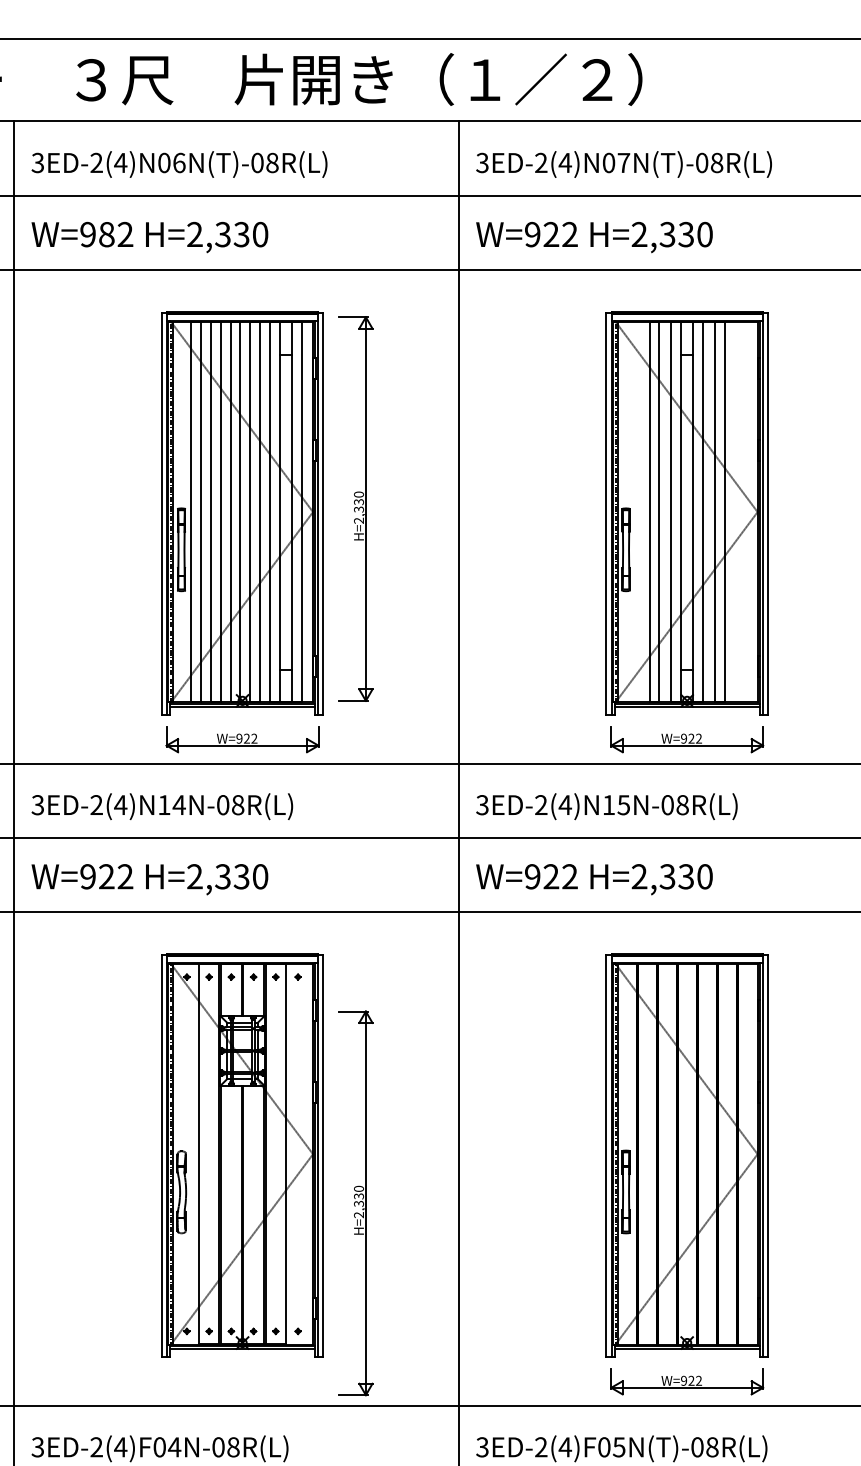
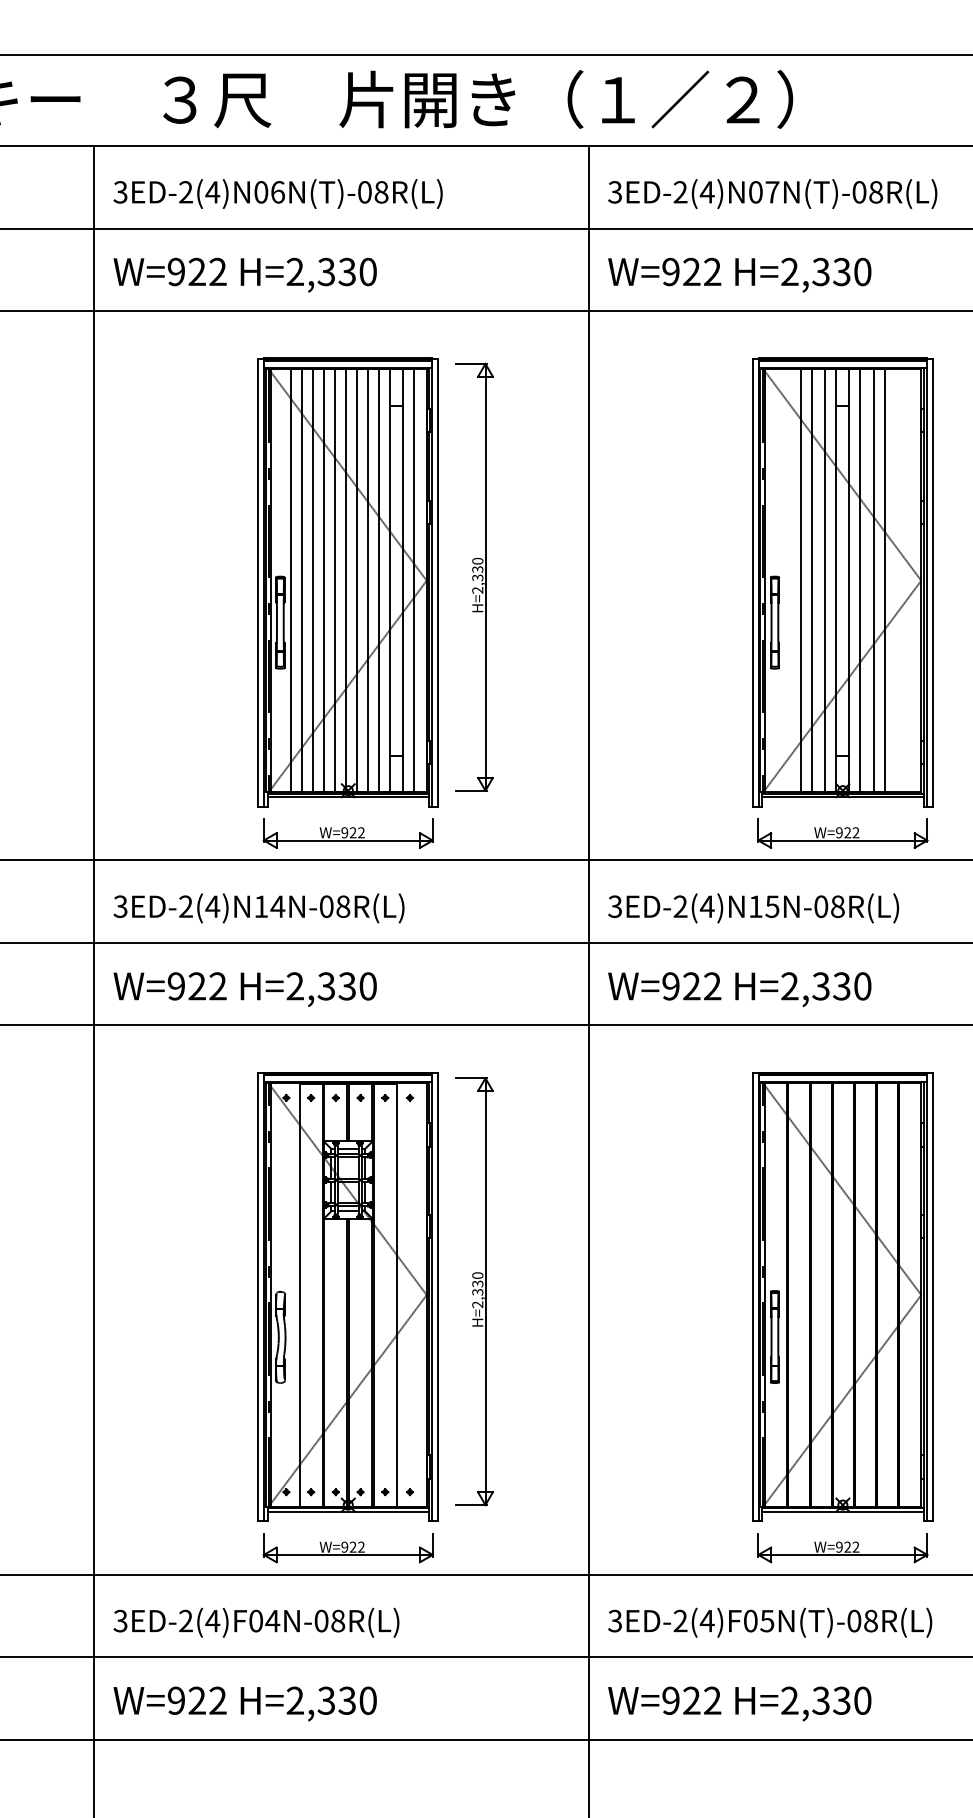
text: (106, 234) -> (196, 271), W=982 -> W=922
part: (356, 1203) -> (474, 1291), moved
part: (241, 1382) -> (347, 1548), added

